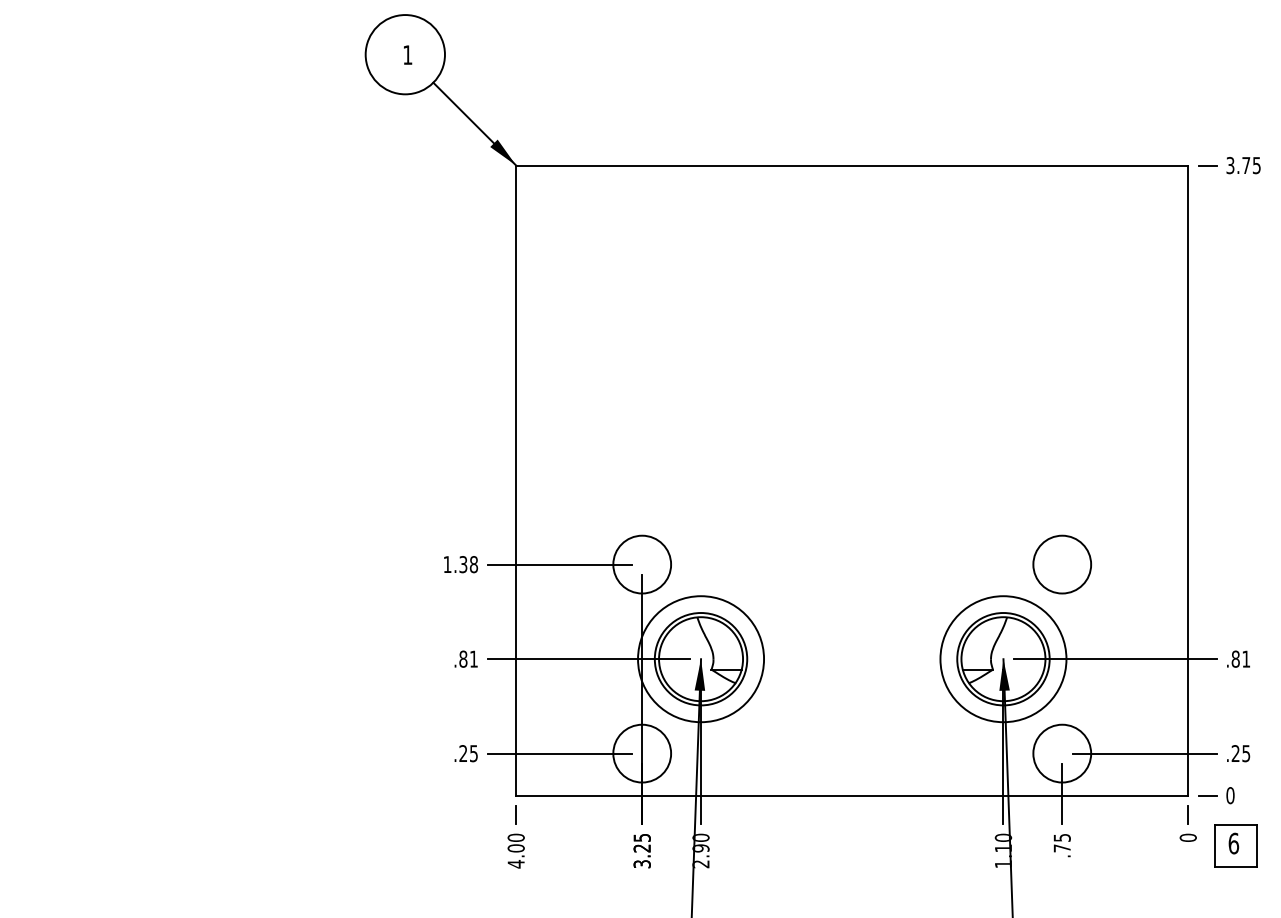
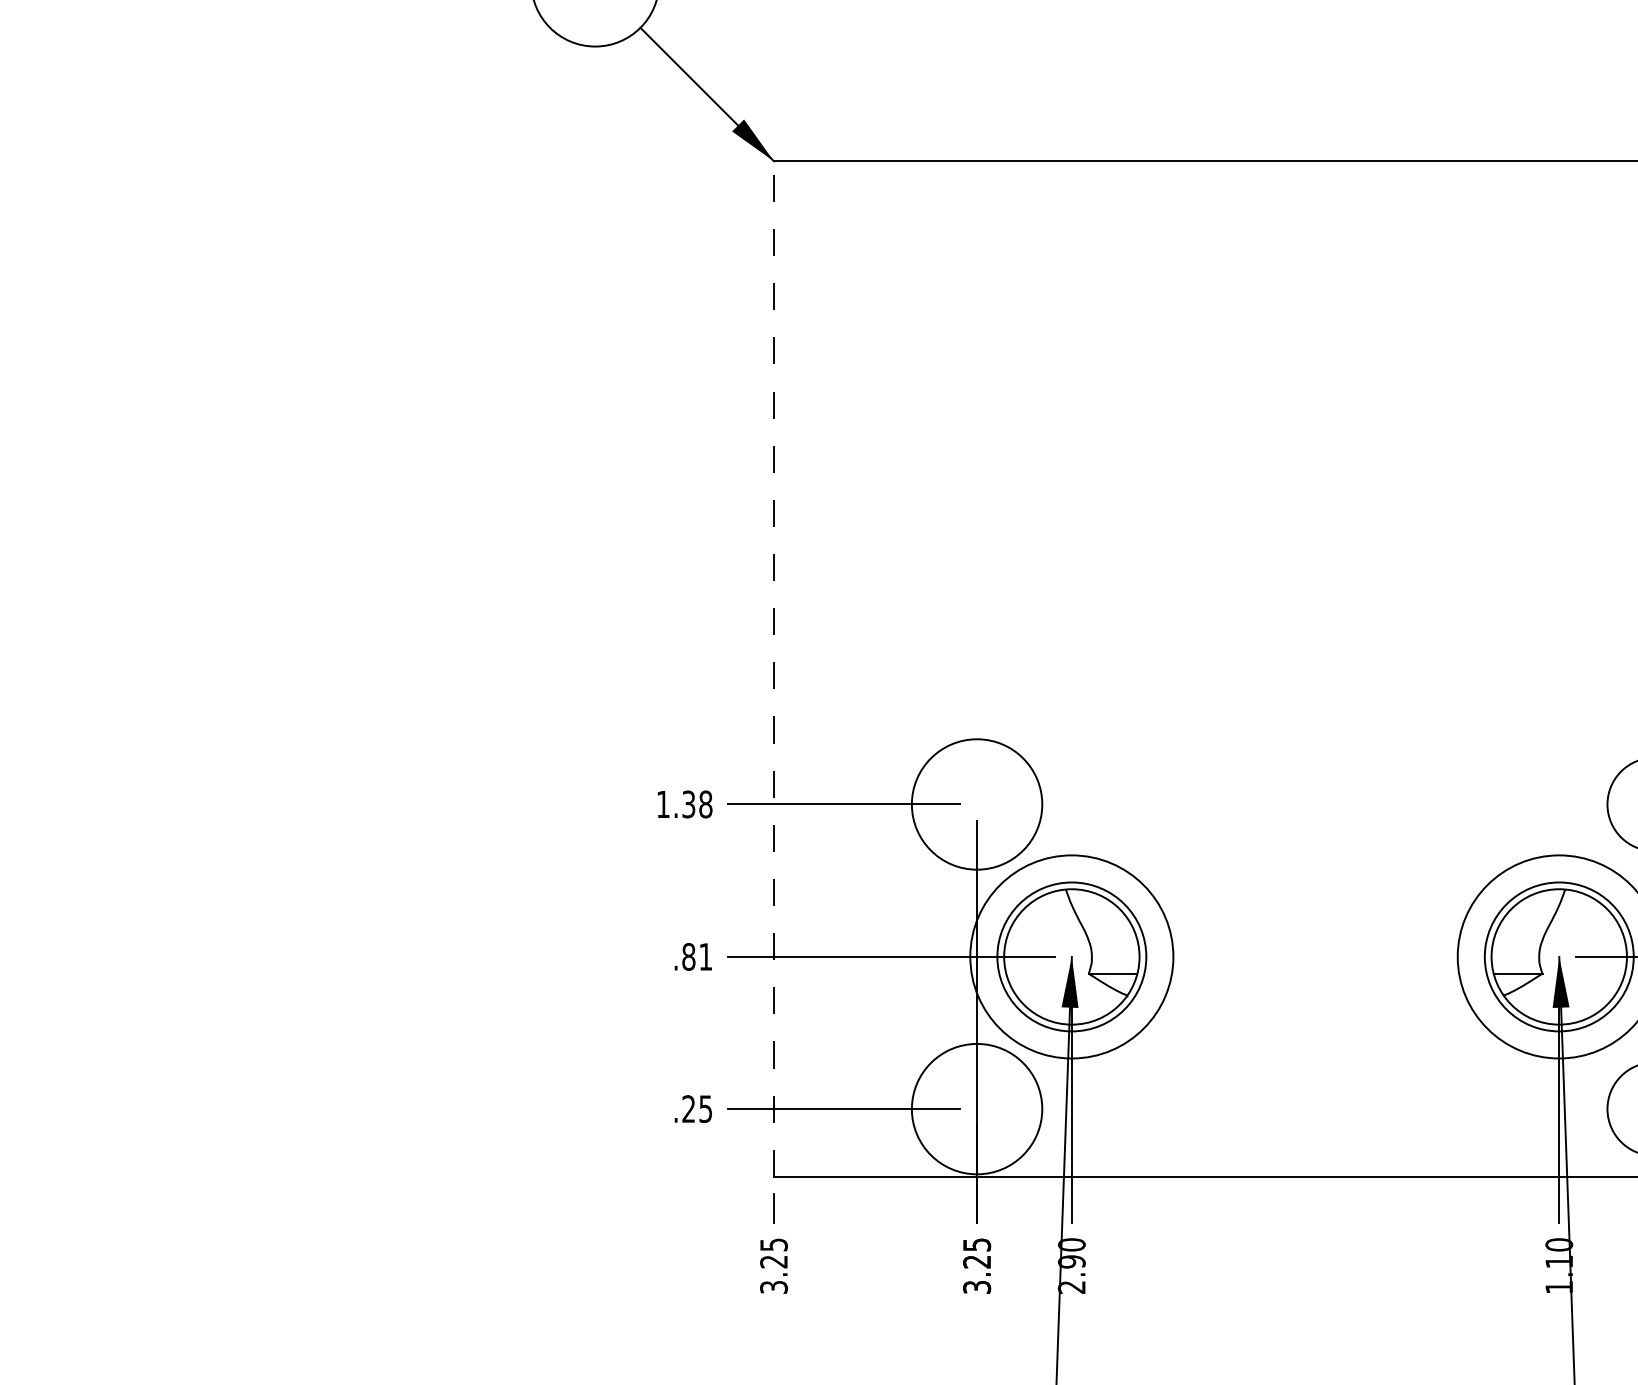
line: (516, 480) -> (774, 668), solid -> dashed
circle: (642, 564) -> (977, 804), size x1.4
circle: (642, 753) -> (977, 1108), size x1.4
text: (515, 850) -> (772, 1265), 4.00 -> 3.25

